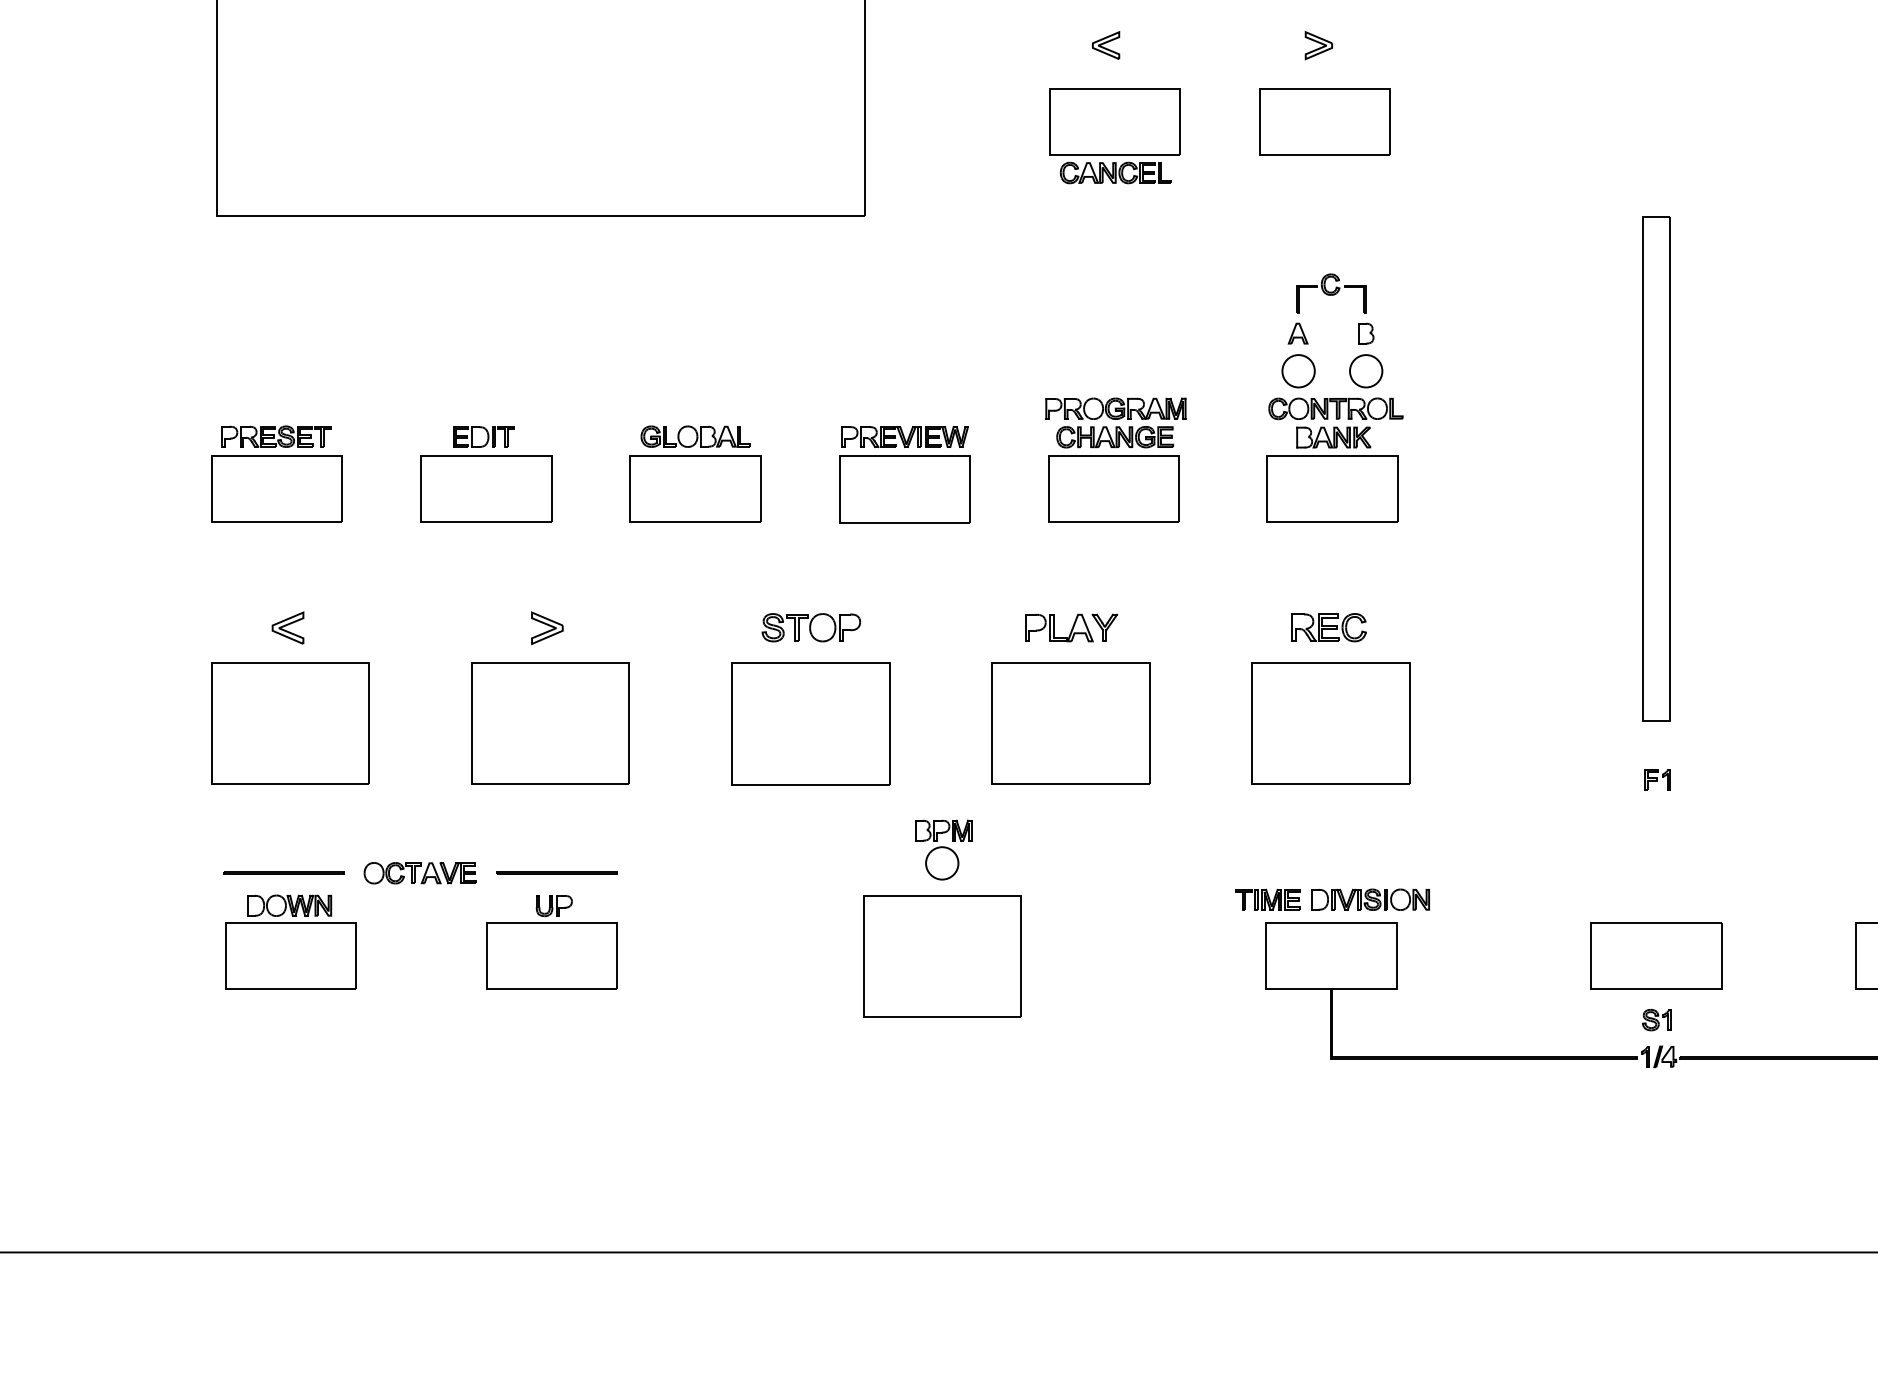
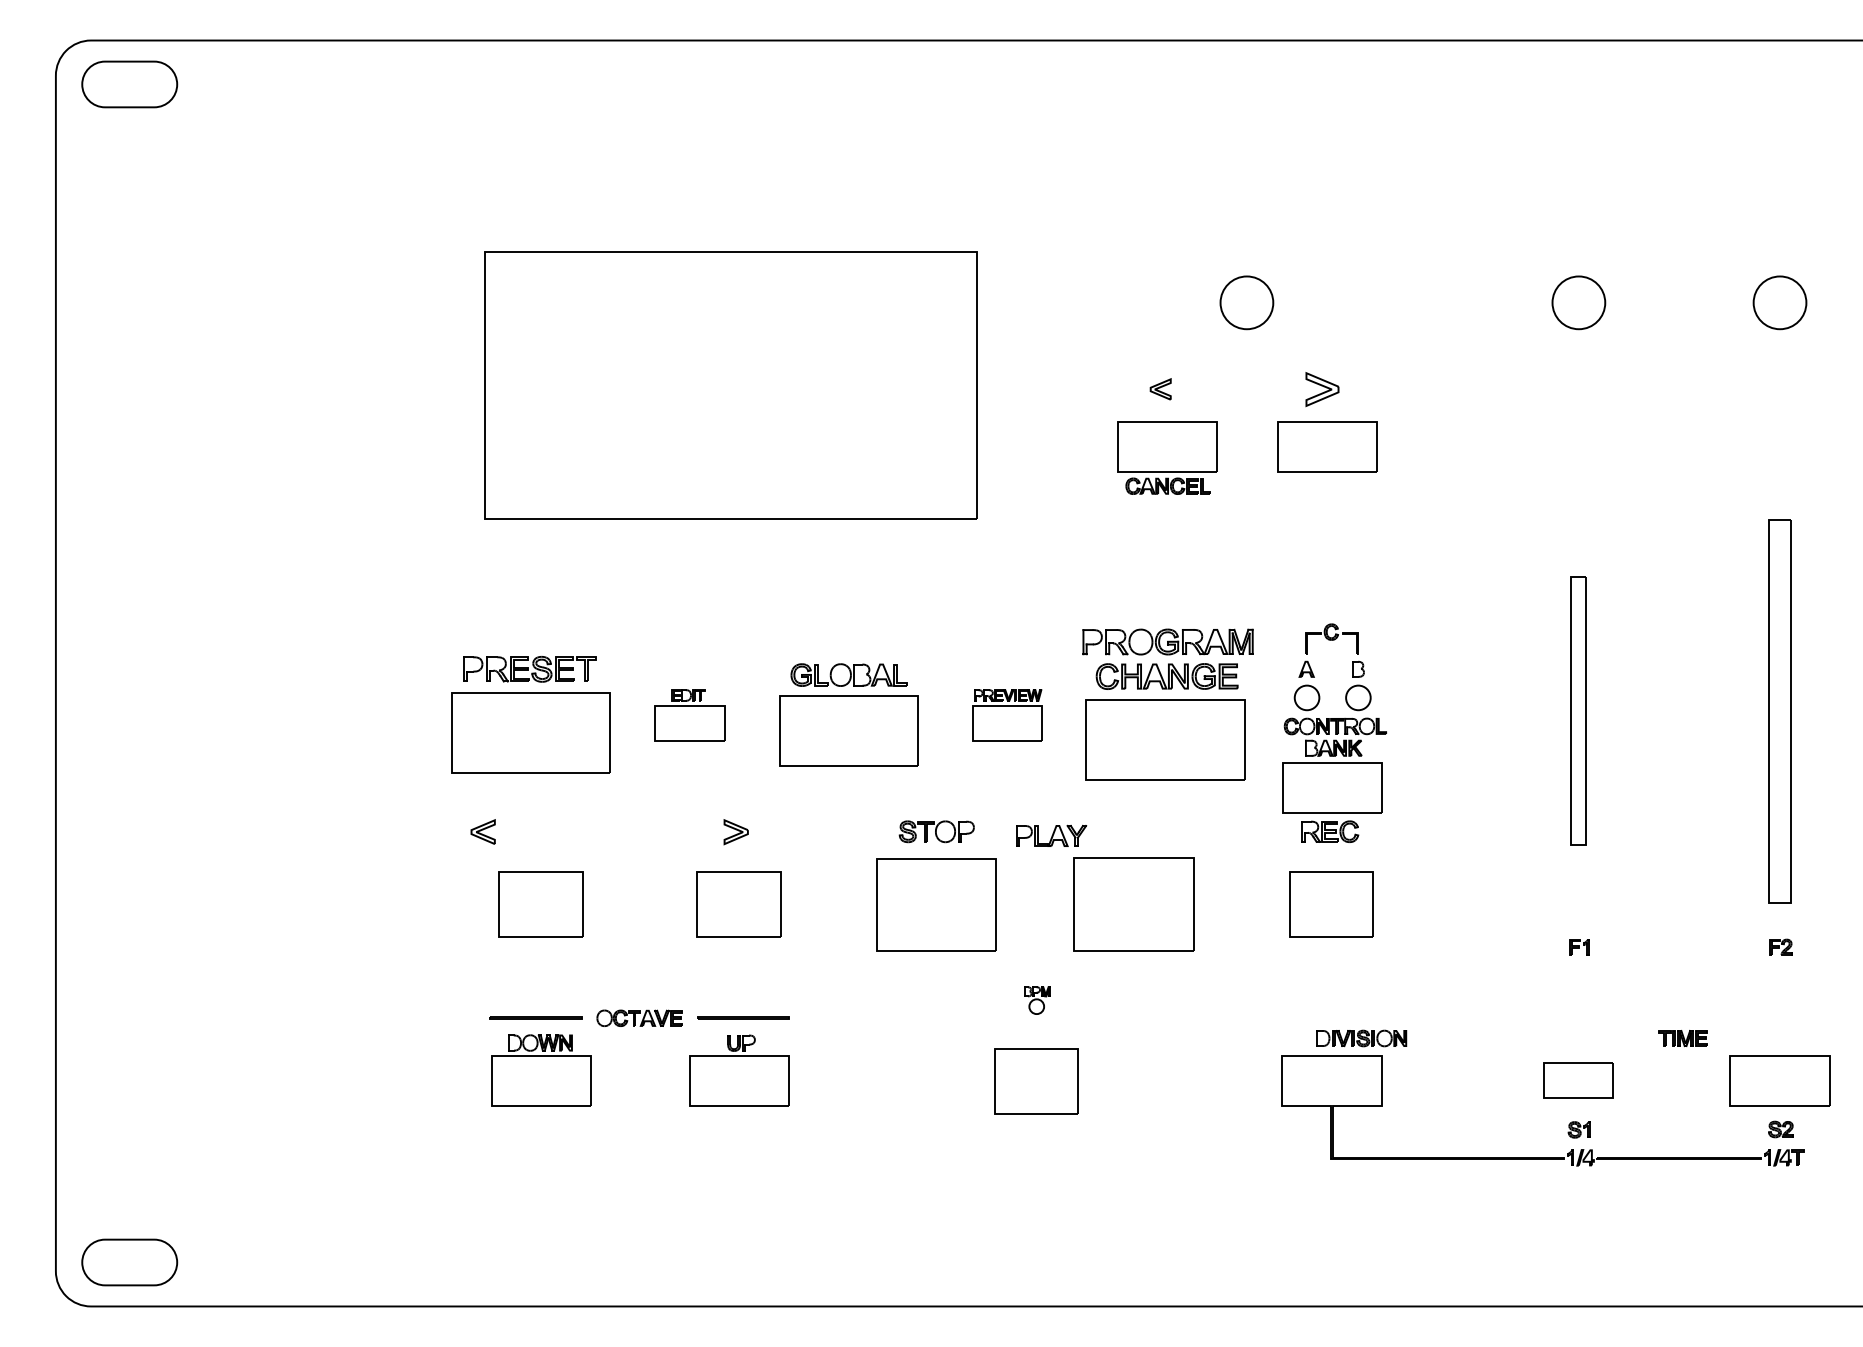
part: (1318, 45) -> (1322, 389), size x1.6
part: (1334, 398) -> (1334, 718), moved
part: (1116, 460) -> (1168, 704), size x1.6
part: (1655, 469) -> (1578, 711), size x0.7
part: (276, 474) -> (530, 715), size x1.6
part: (485, 474) -> (689, 715), size x0.7
part: (695, 474) -> (848, 715), size x1.4
part: (904, 474) -> (1007, 715), size x0.7
part: (287, 627) -> (482, 831), moved
part: (1071, 627) -> (1051, 835), moved
part: (289, 723) -> (540, 904), size x0.7
part: (550, 723) -> (738, 904), size x0.7
part: (1330, 723) -> (1331, 904), size x0.7
part: (943, 849) -> (1037, 1000), size x0.6
part: (1267, 899) -> (1682, 1038), moved
part: (1655, 955) -> (1578, 1080), size x0.7
part: (942, 956) -> (1036, 1081), size x0.7

